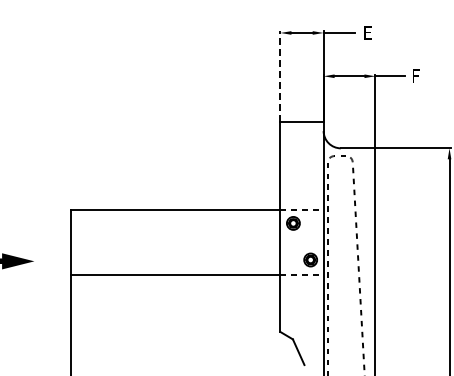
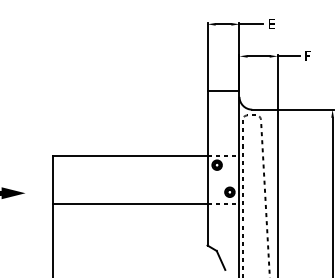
line: (280, 76) -> (207, 56), dashed -> solid

